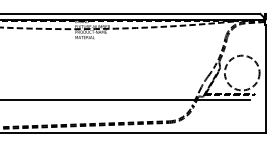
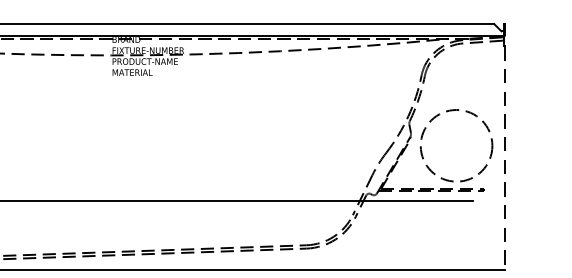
line: (265, 79) -> (504, 159), solid -> dashed

